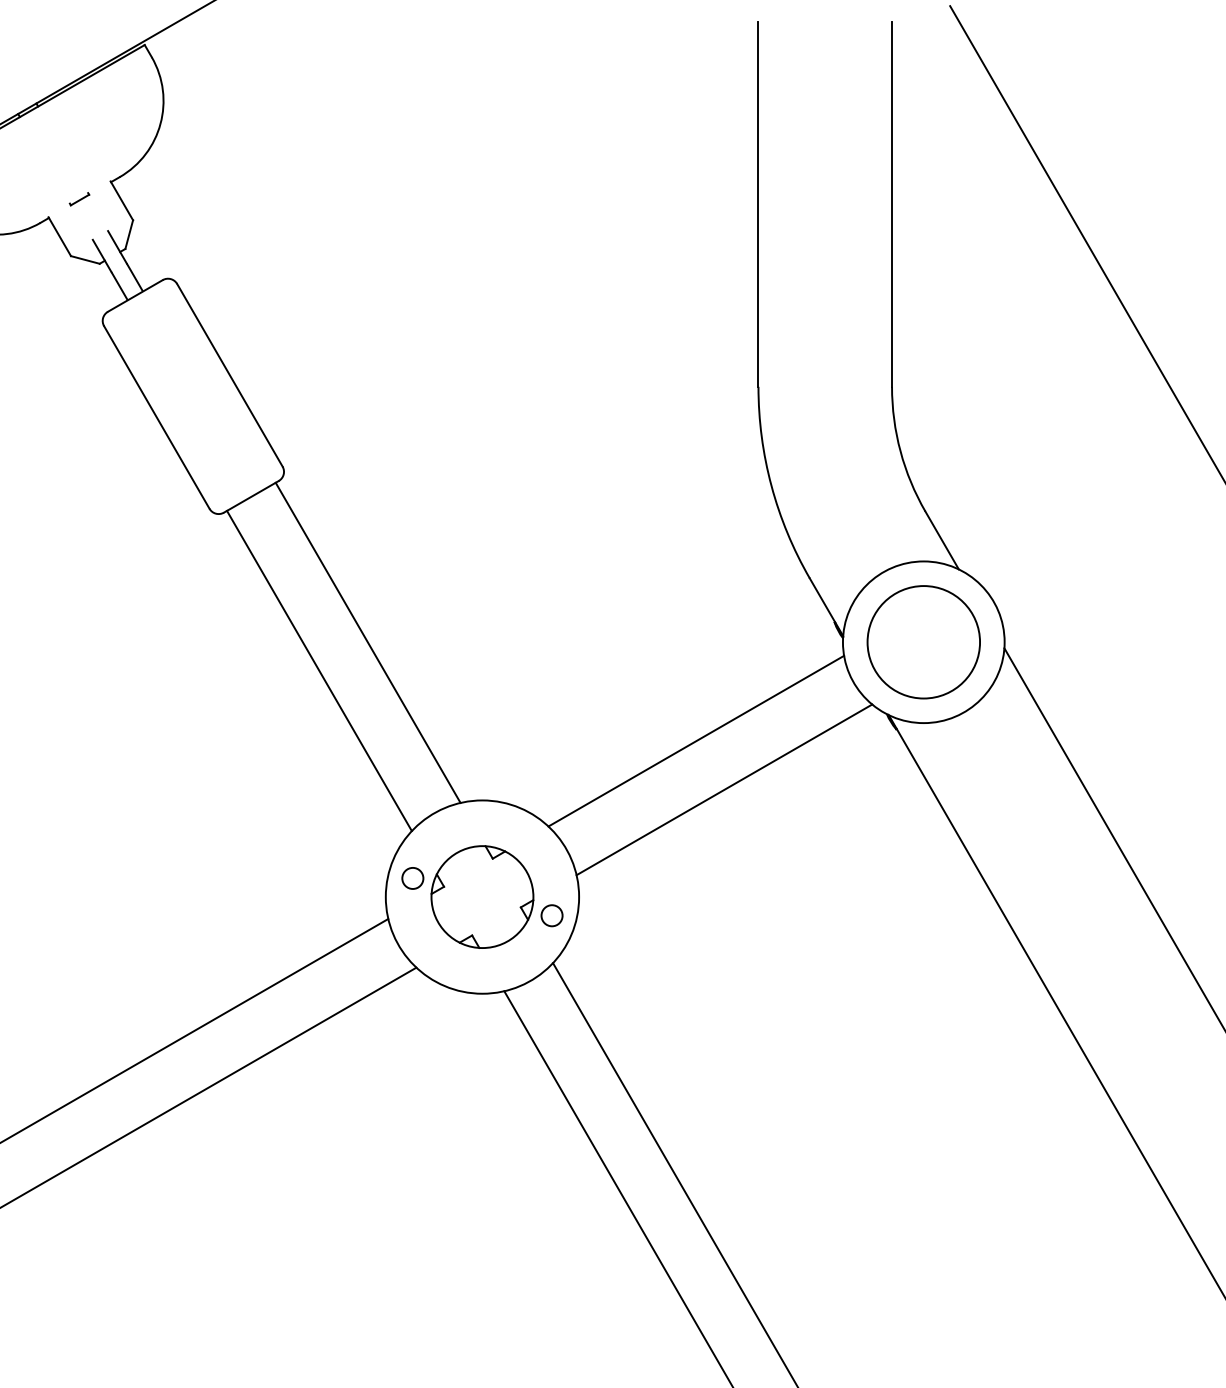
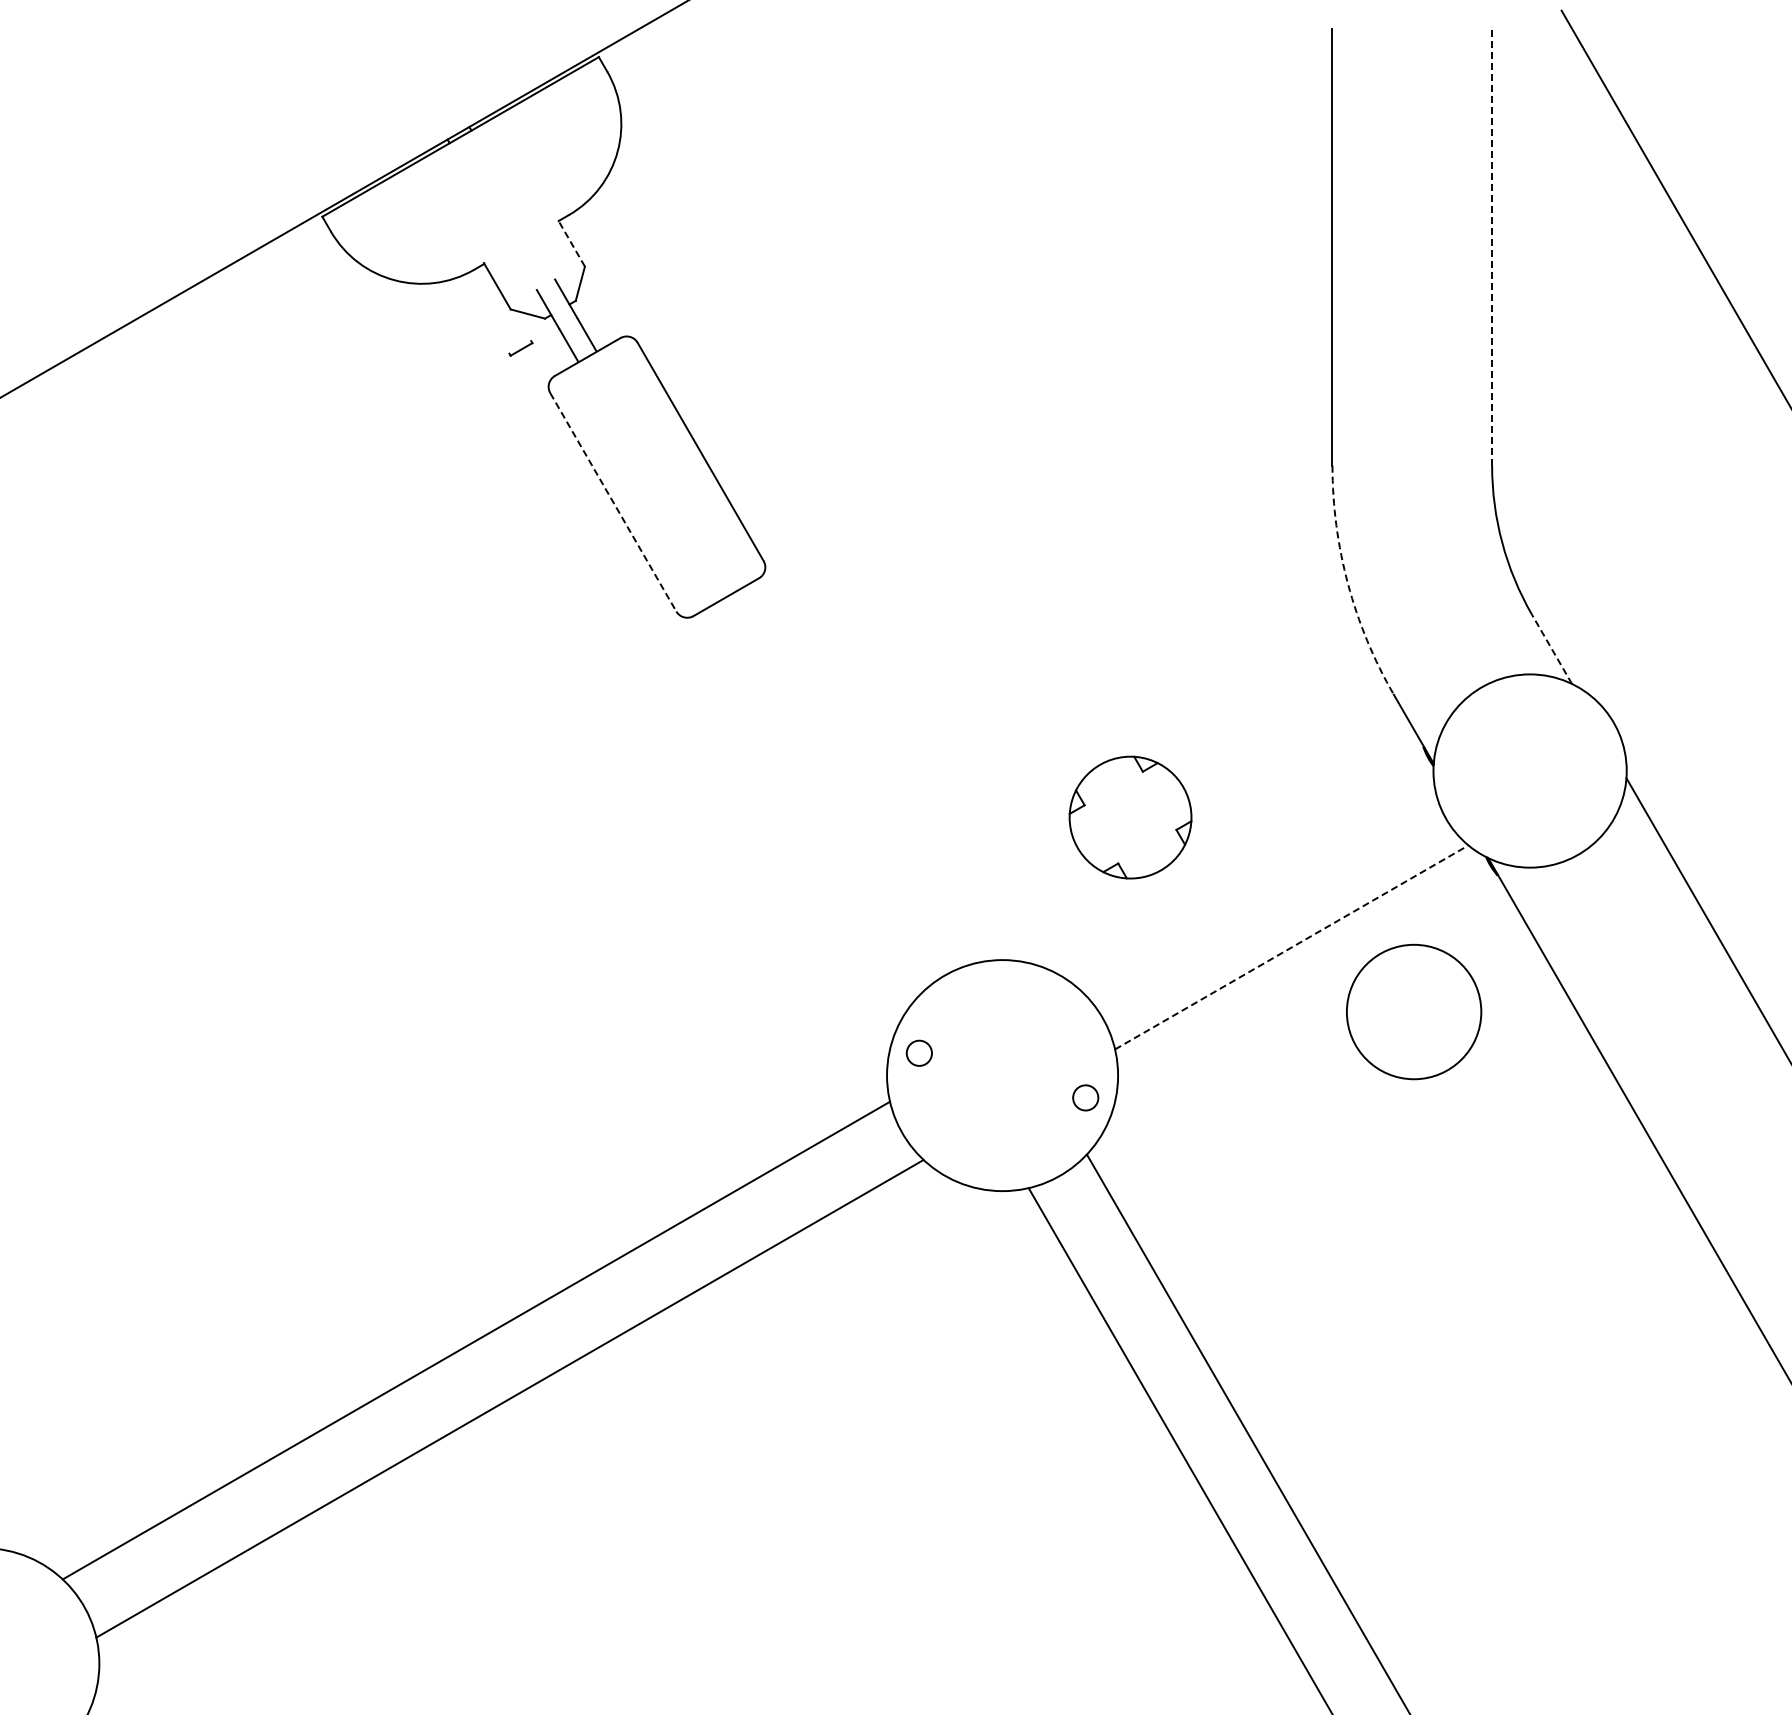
part: (79, 199) -> (520, 348), moved
line: (121, 200) -> (571, 243), solid -> dashed
line: (892, 203) -> (1492, 246), solid -> dashed
line: (156, 417) -> (613, 502), solid -> dashed
arc: (771, 486) -> (1348, 584), solid -> dashed
line: (942, 540) -> (1552, 649), solid -> dashed
circle: (924, 641) -> (1414, 1011), moved
line: (367, 642) -> (865, 771), removed
line: (319, 671) -> (807, 805), removed
line: (695, 741) -> (1257, 889), removed
line: (725, 789) -> (1292, 947), solid -> dashed
part: (482, 897) -> (1130, 817), moved

